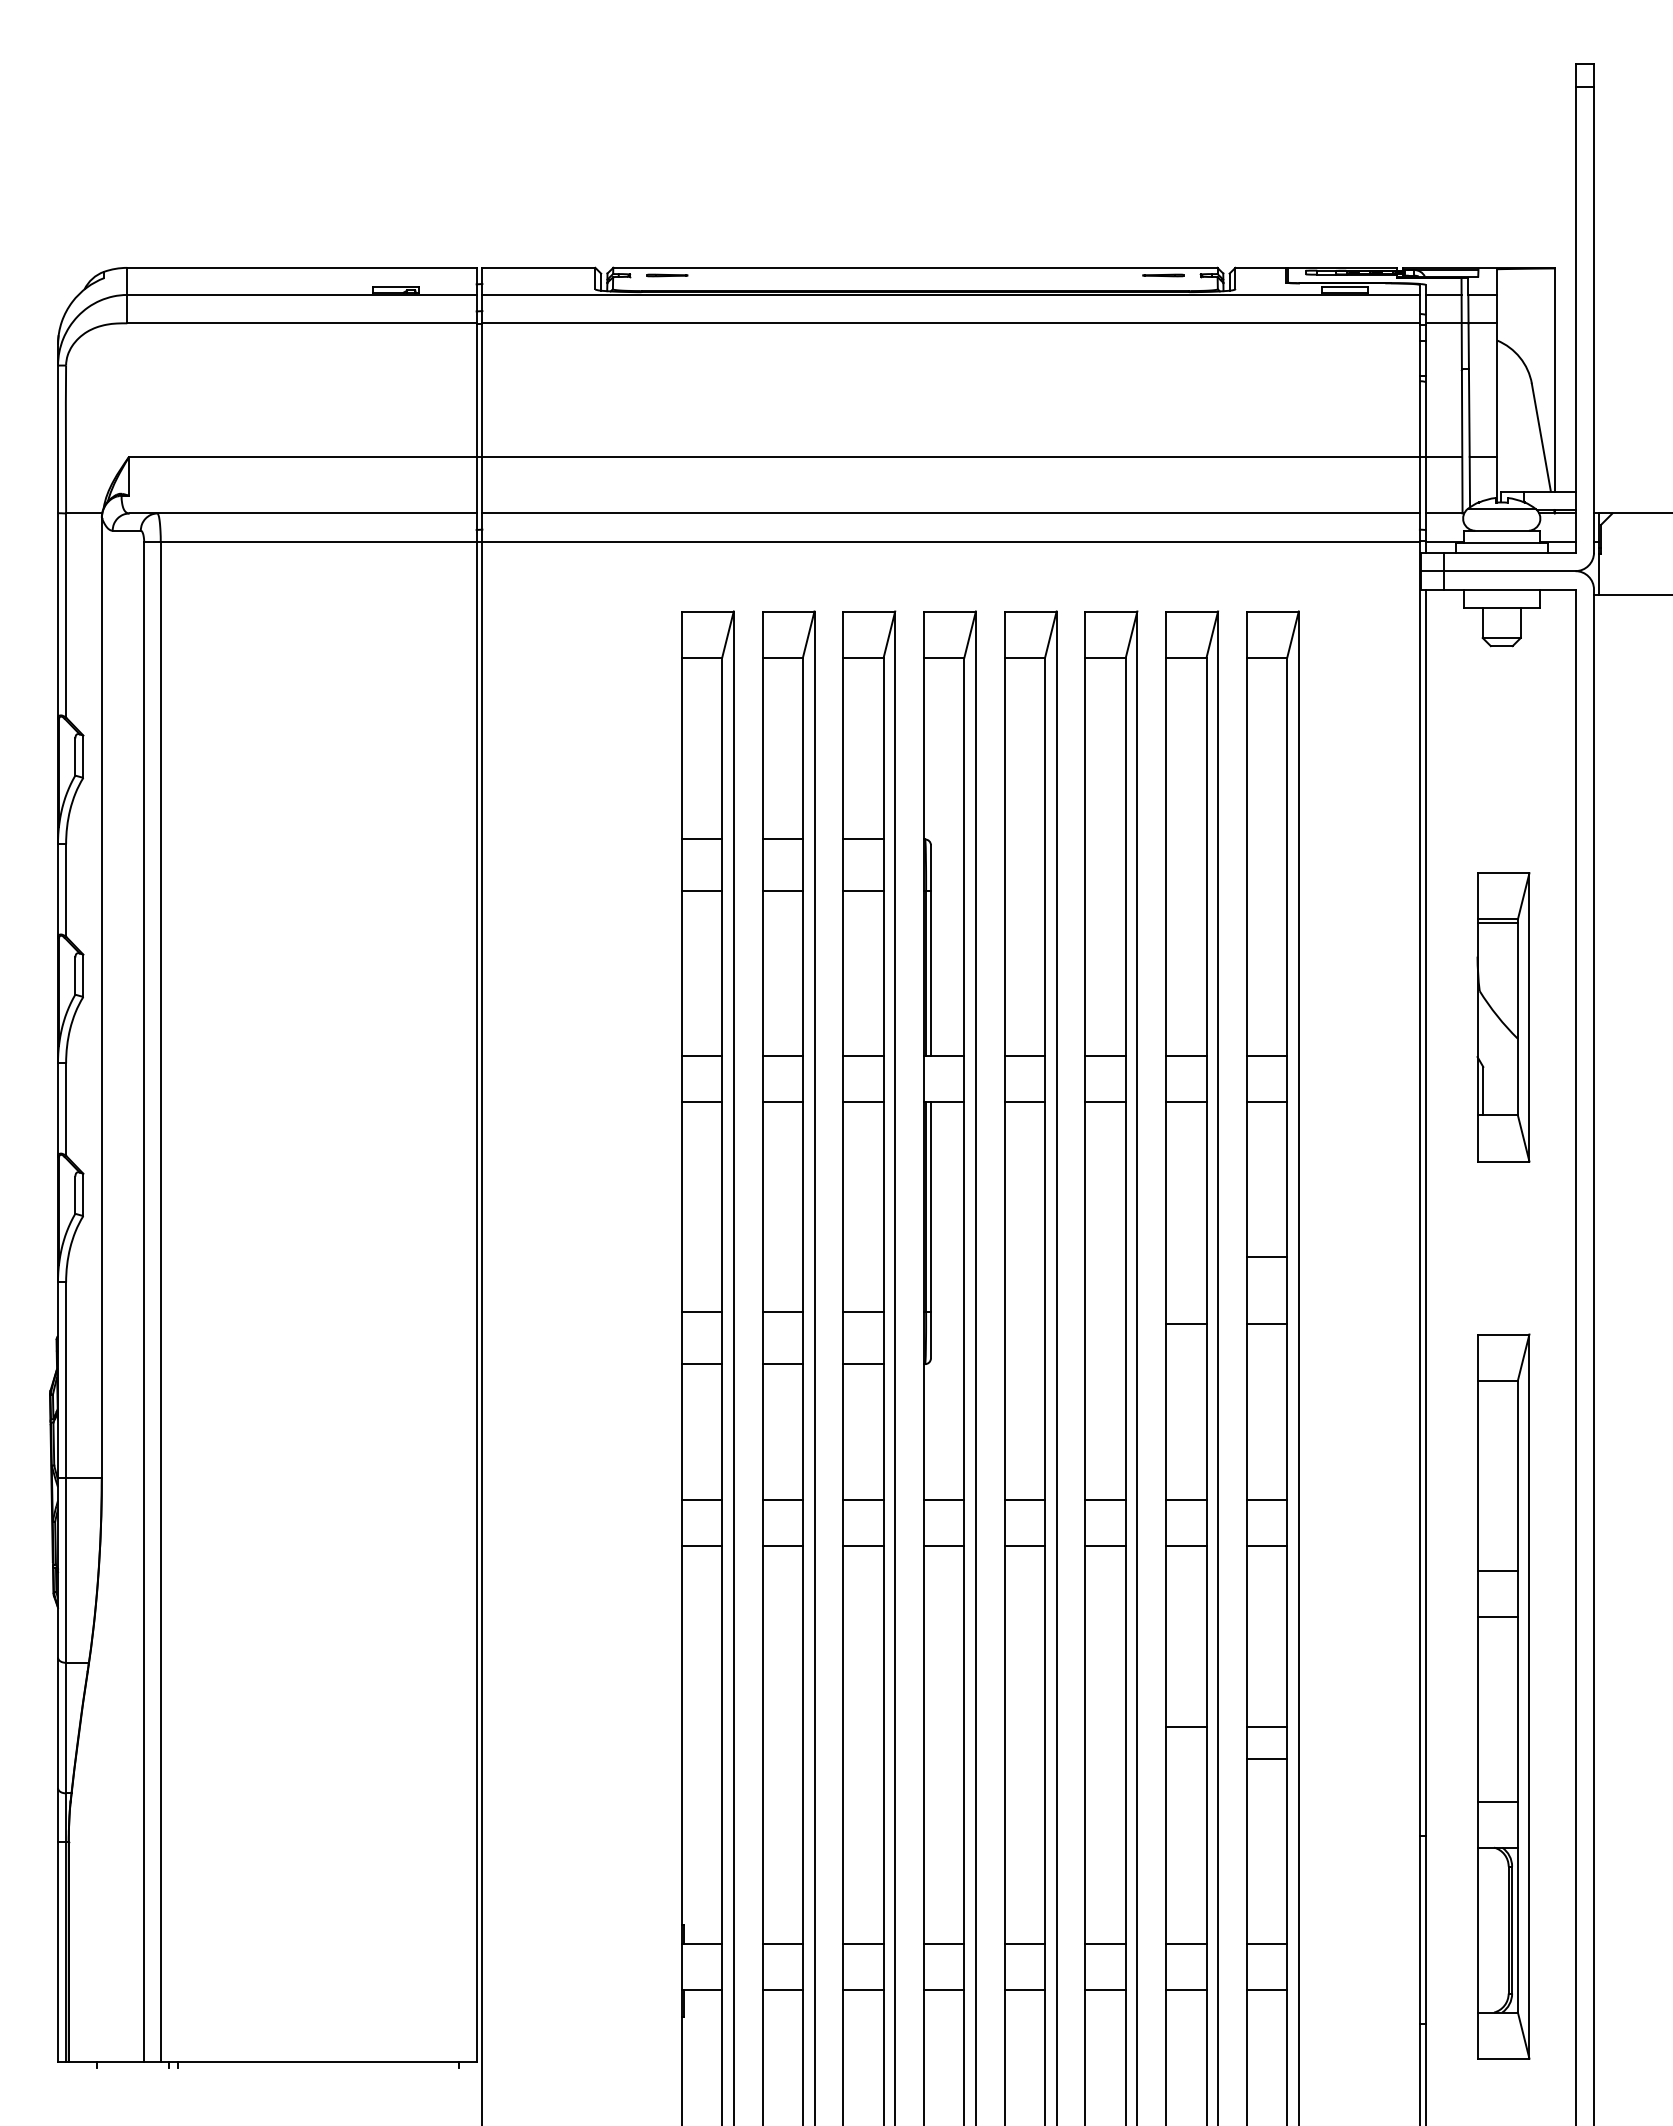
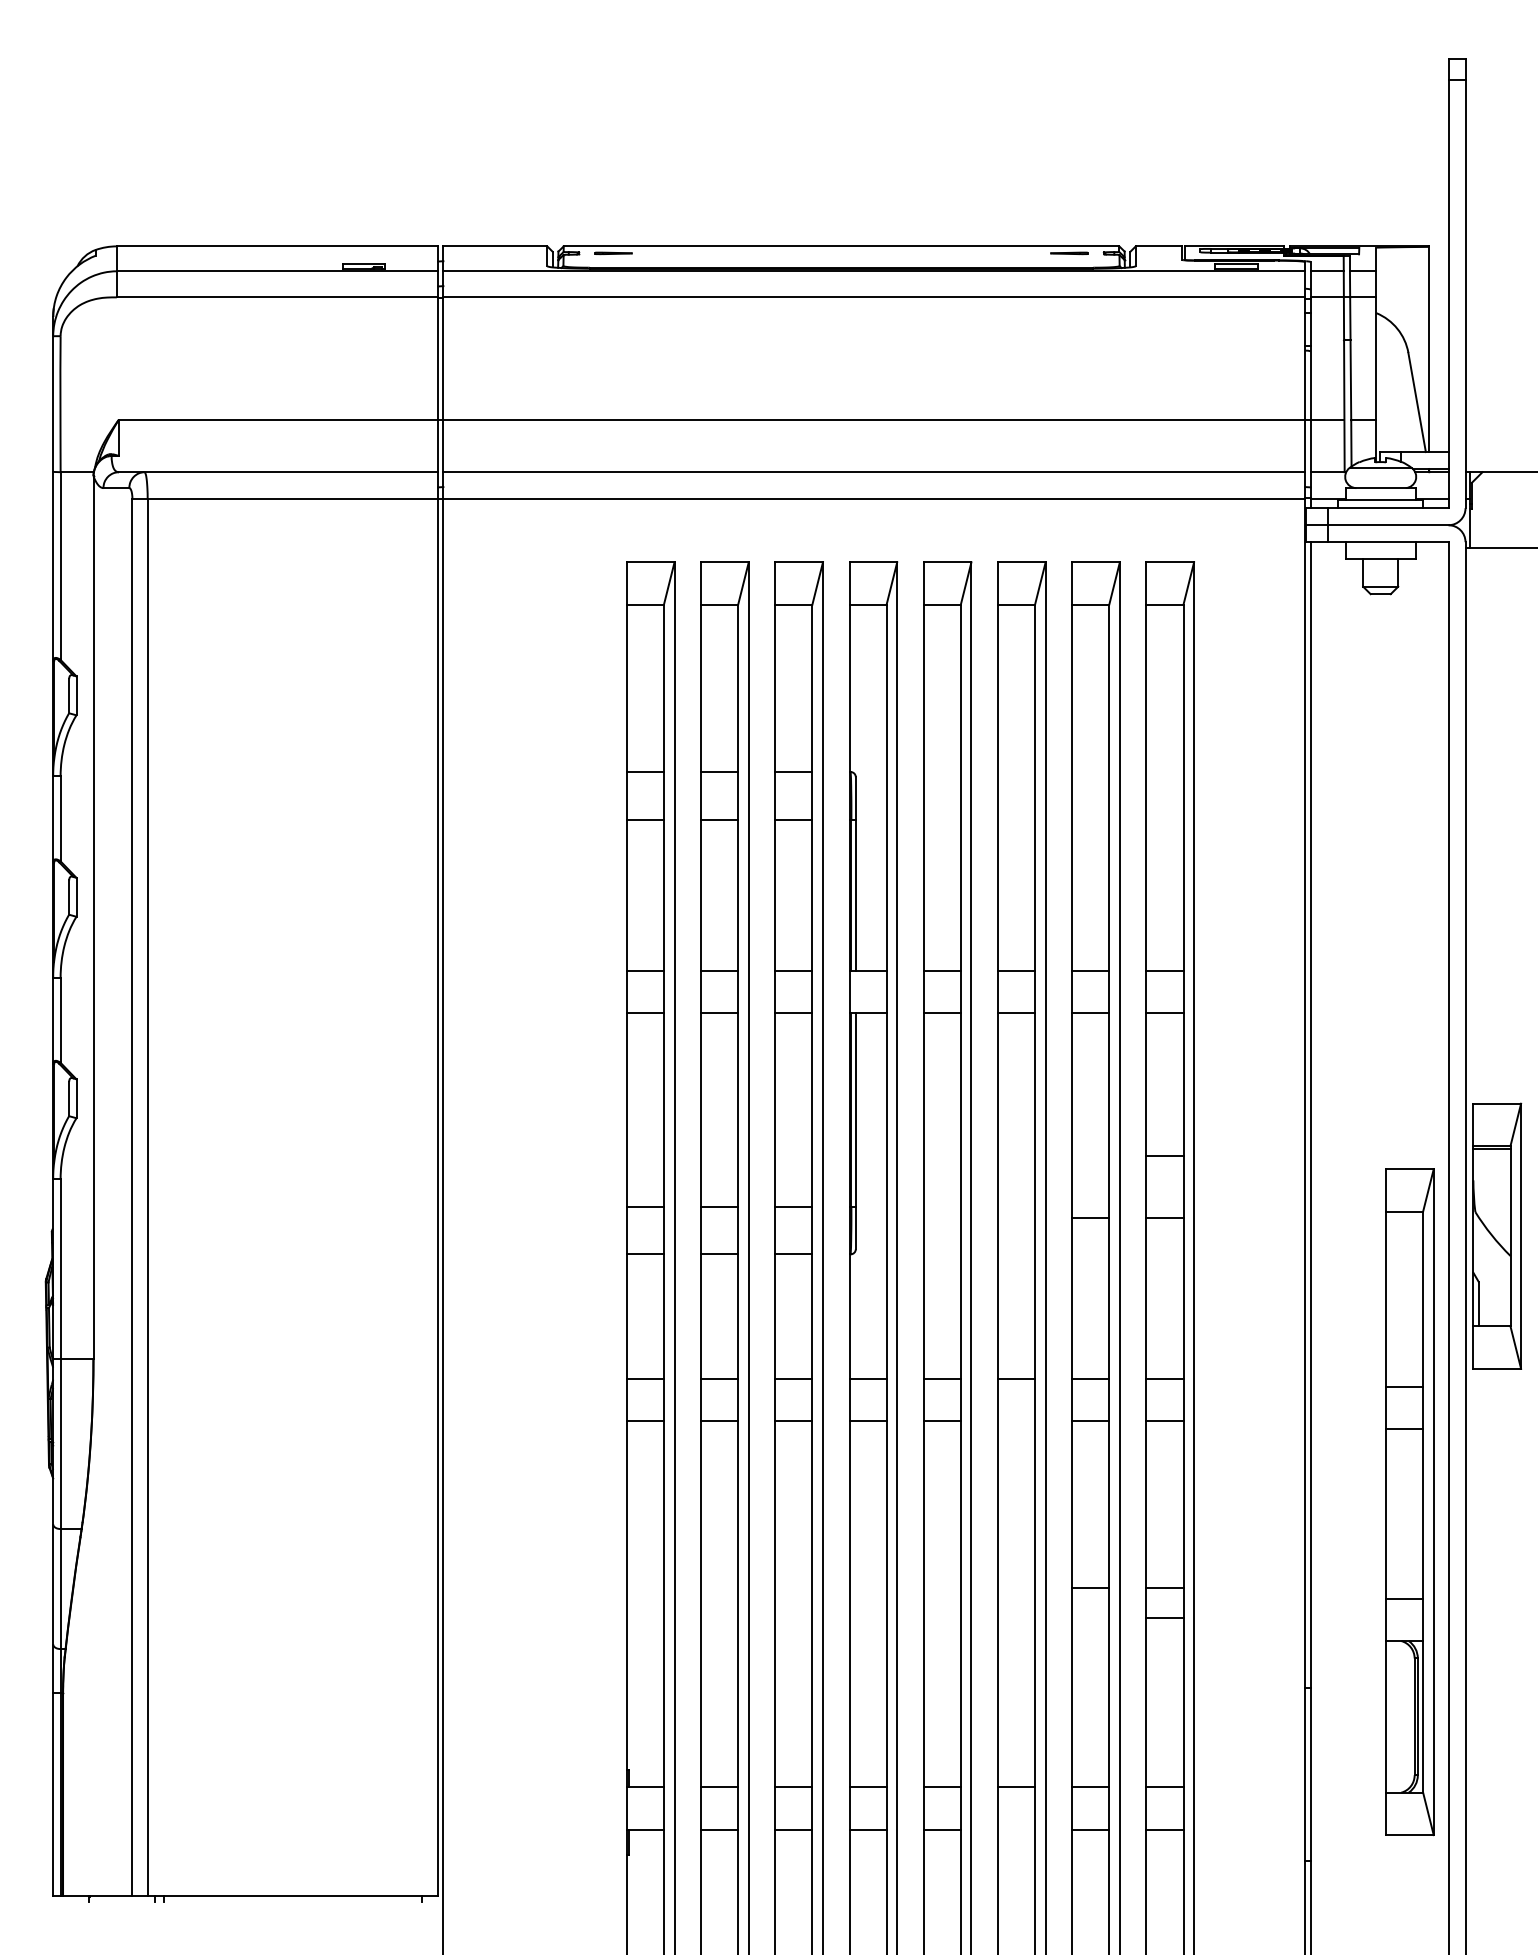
part: (1503, 1017) -> (1497, 1236), moved
line: (1105, 1545) -> (1016, 1421), removed
part: (1503, 1696) -> (1409, 1502), moved
line: (1105, 1989) -> (1016, 1829), removed

